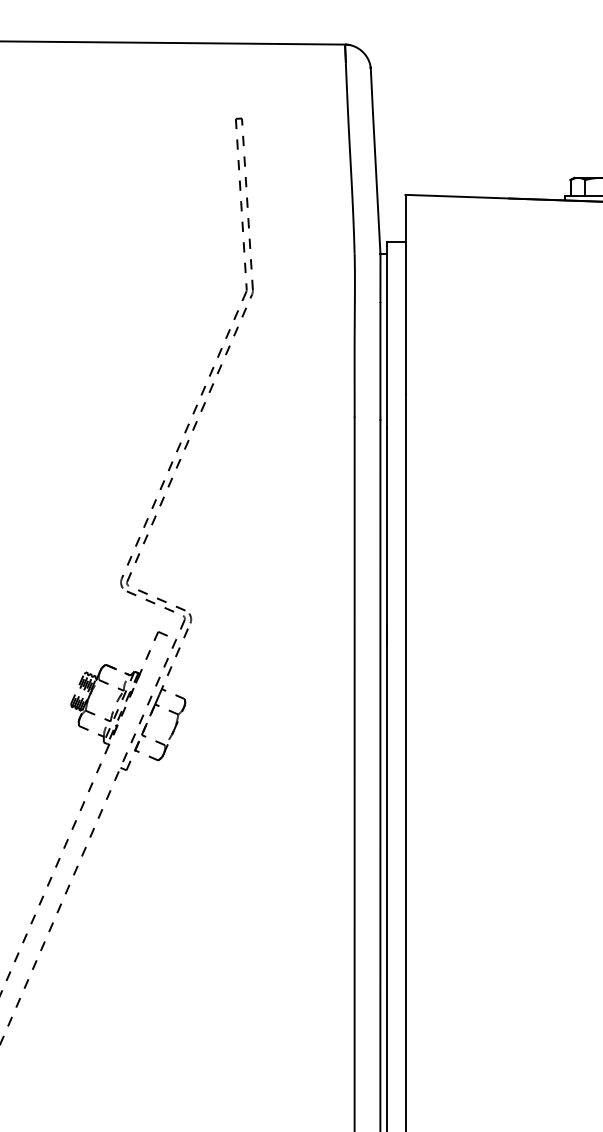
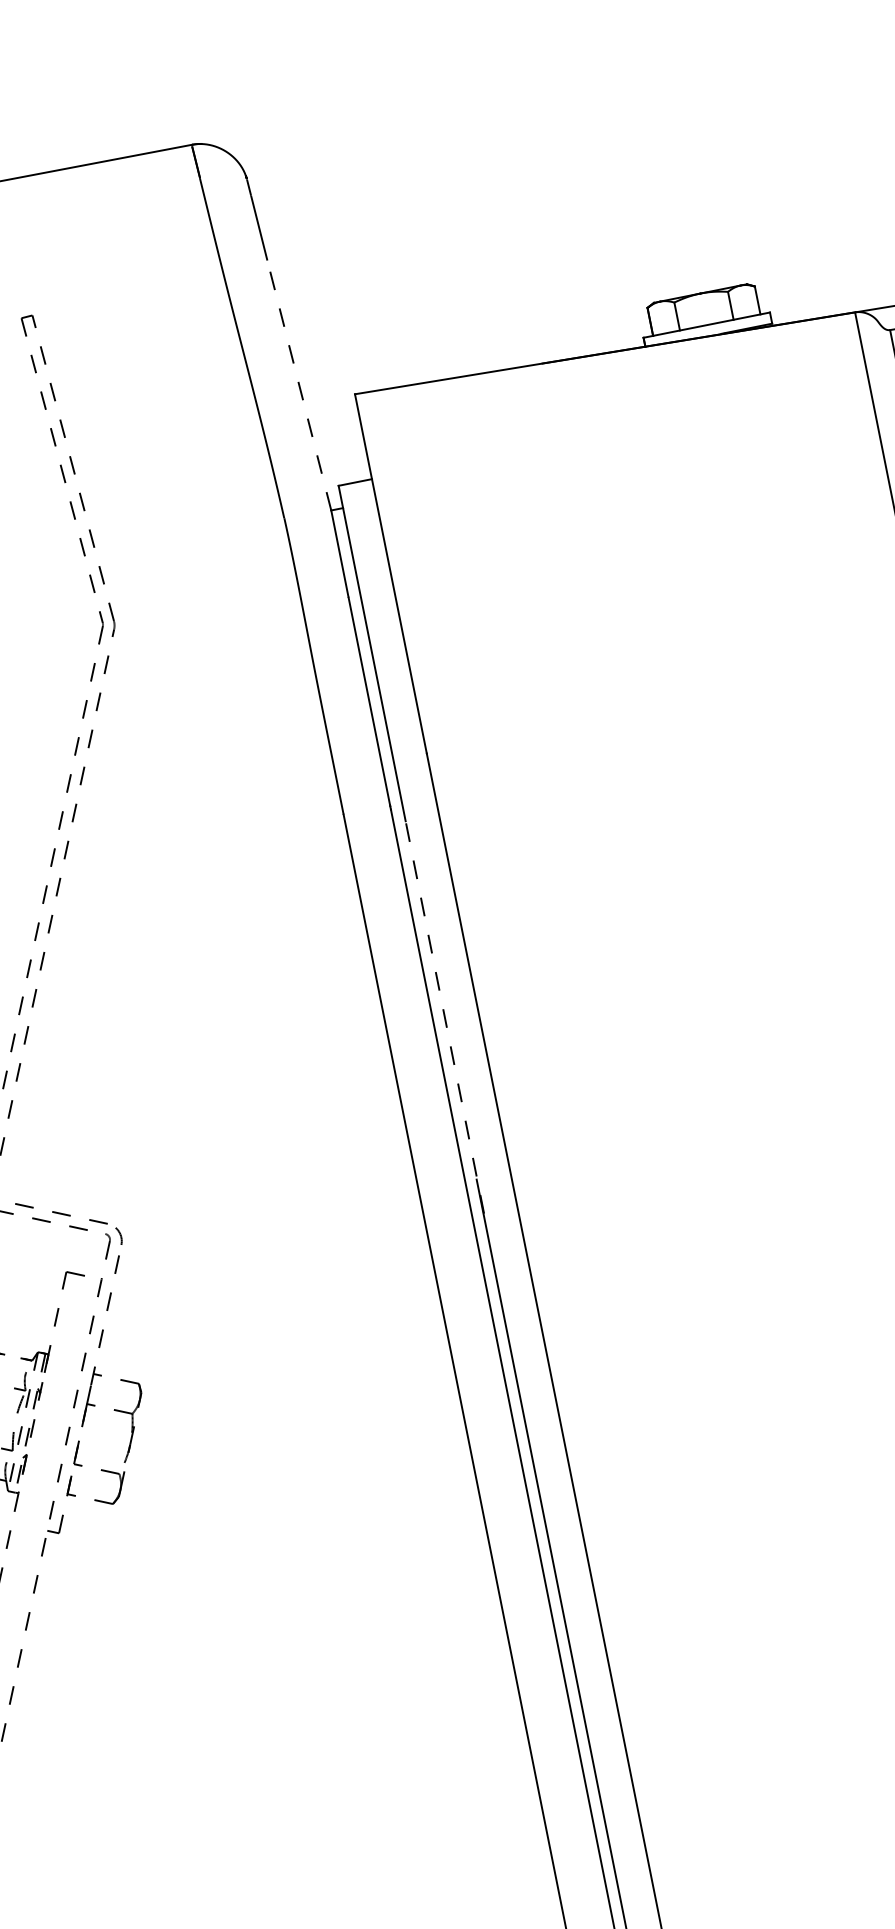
line: (376, 183) -> (298, 384), solid -> dashed
line: (387, 536) -> (445, 1017), solid -> dashed

